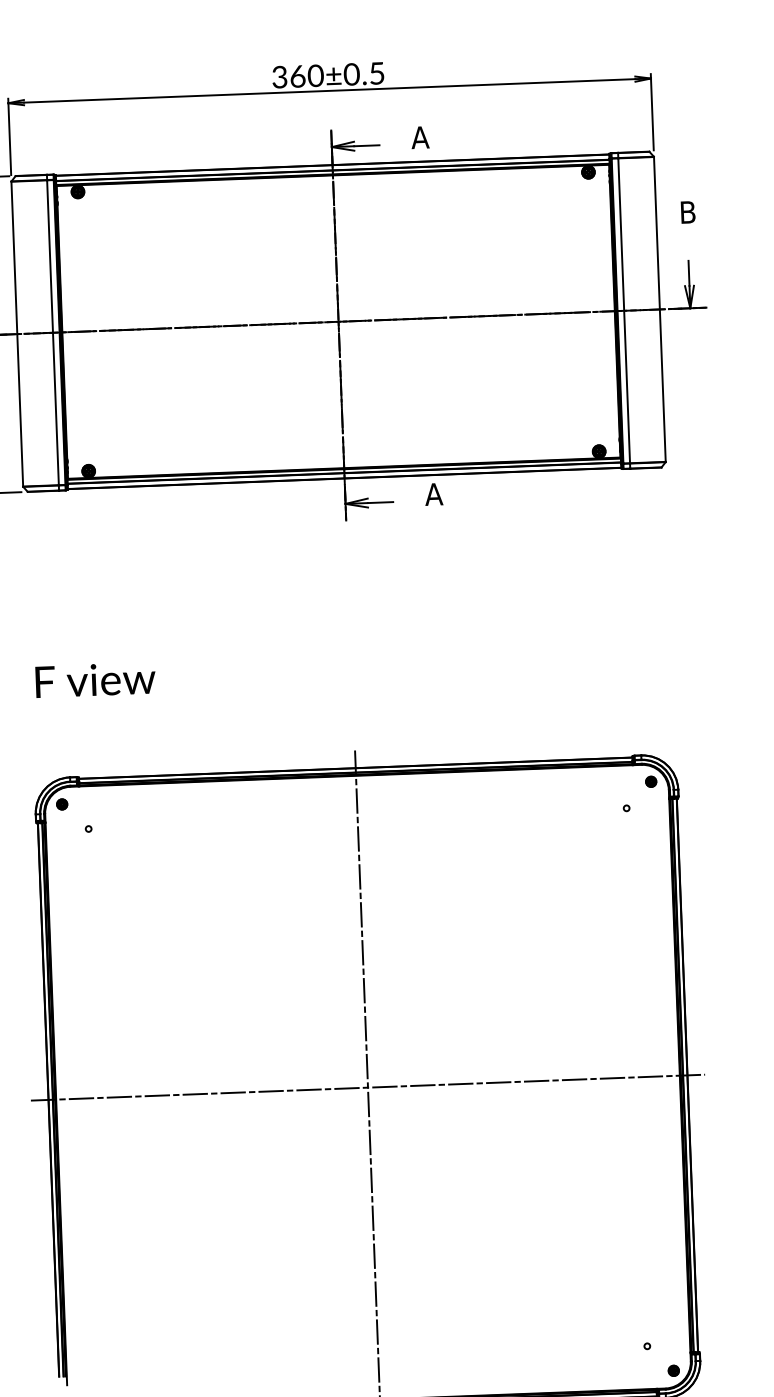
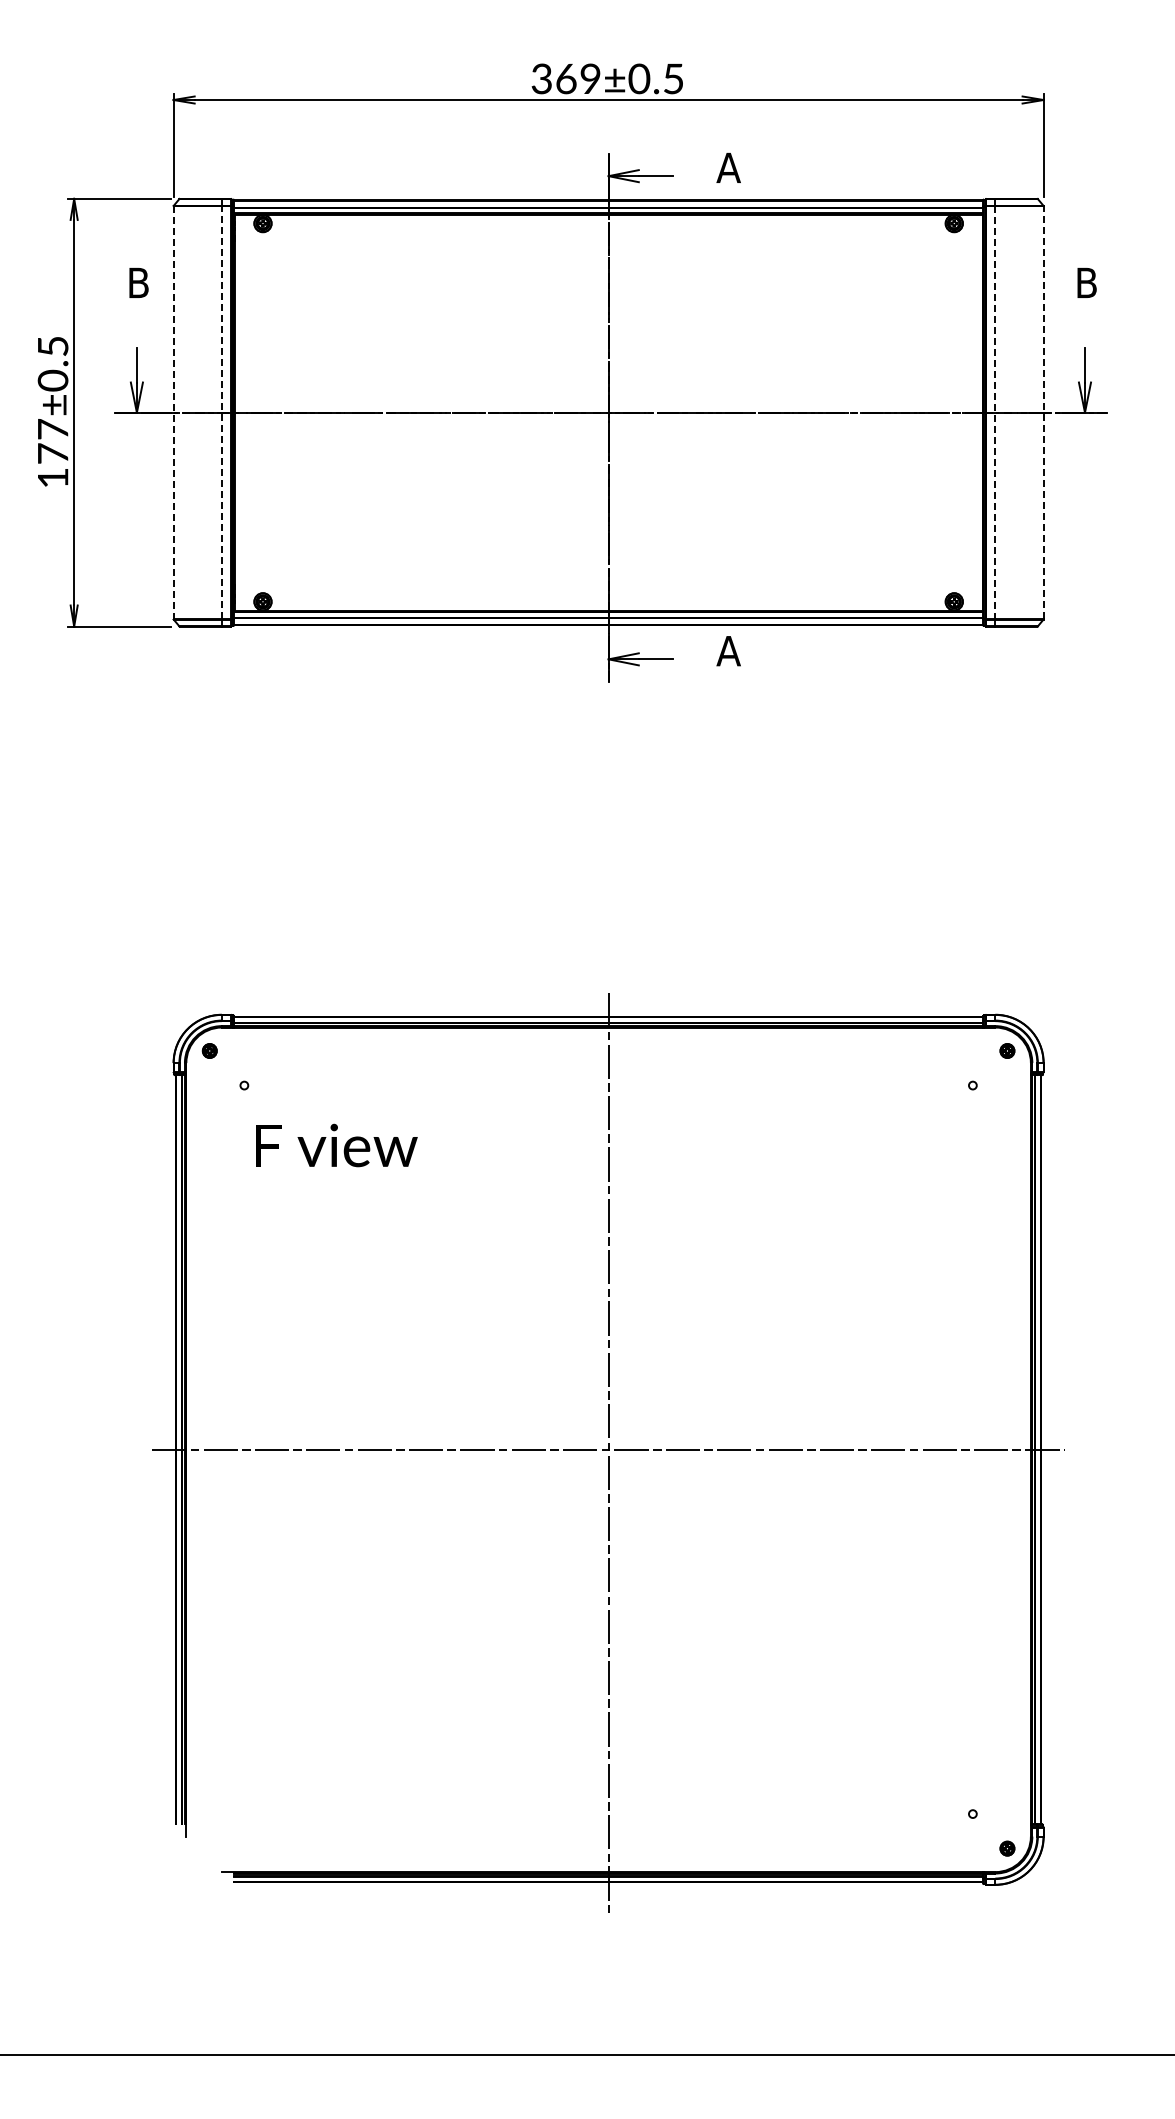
text: (315, 76) -> (590, 79), 360±0.5 -> 369±0.5
line: (659, 309) -> (1043, 412), solid -> dashed
line: (624, 311) -> (995, 413), solid -> dashed
line: (52, 332) -> (221, 412), solid -> dashed
line: (17, 334) -> (173, 413), solid -> dashed
text: (95, 680) -> (336, 1145), moved

